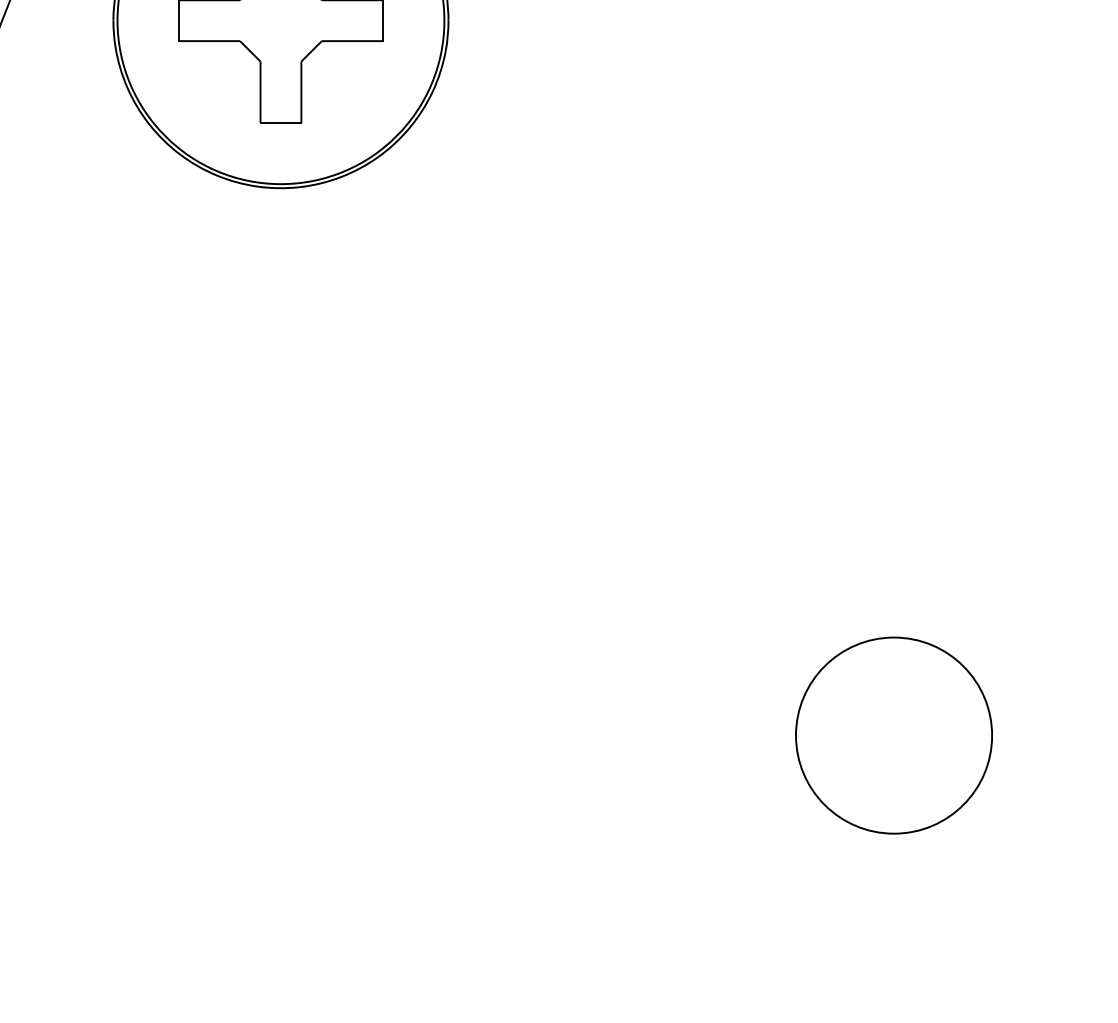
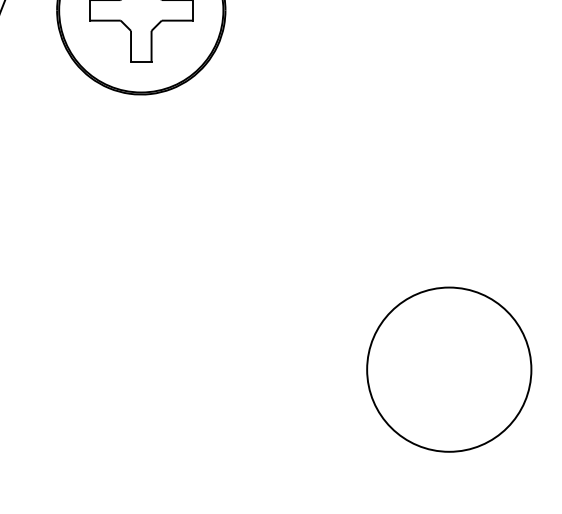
circle: (894, 735) -> (449, 369), size x1.67

